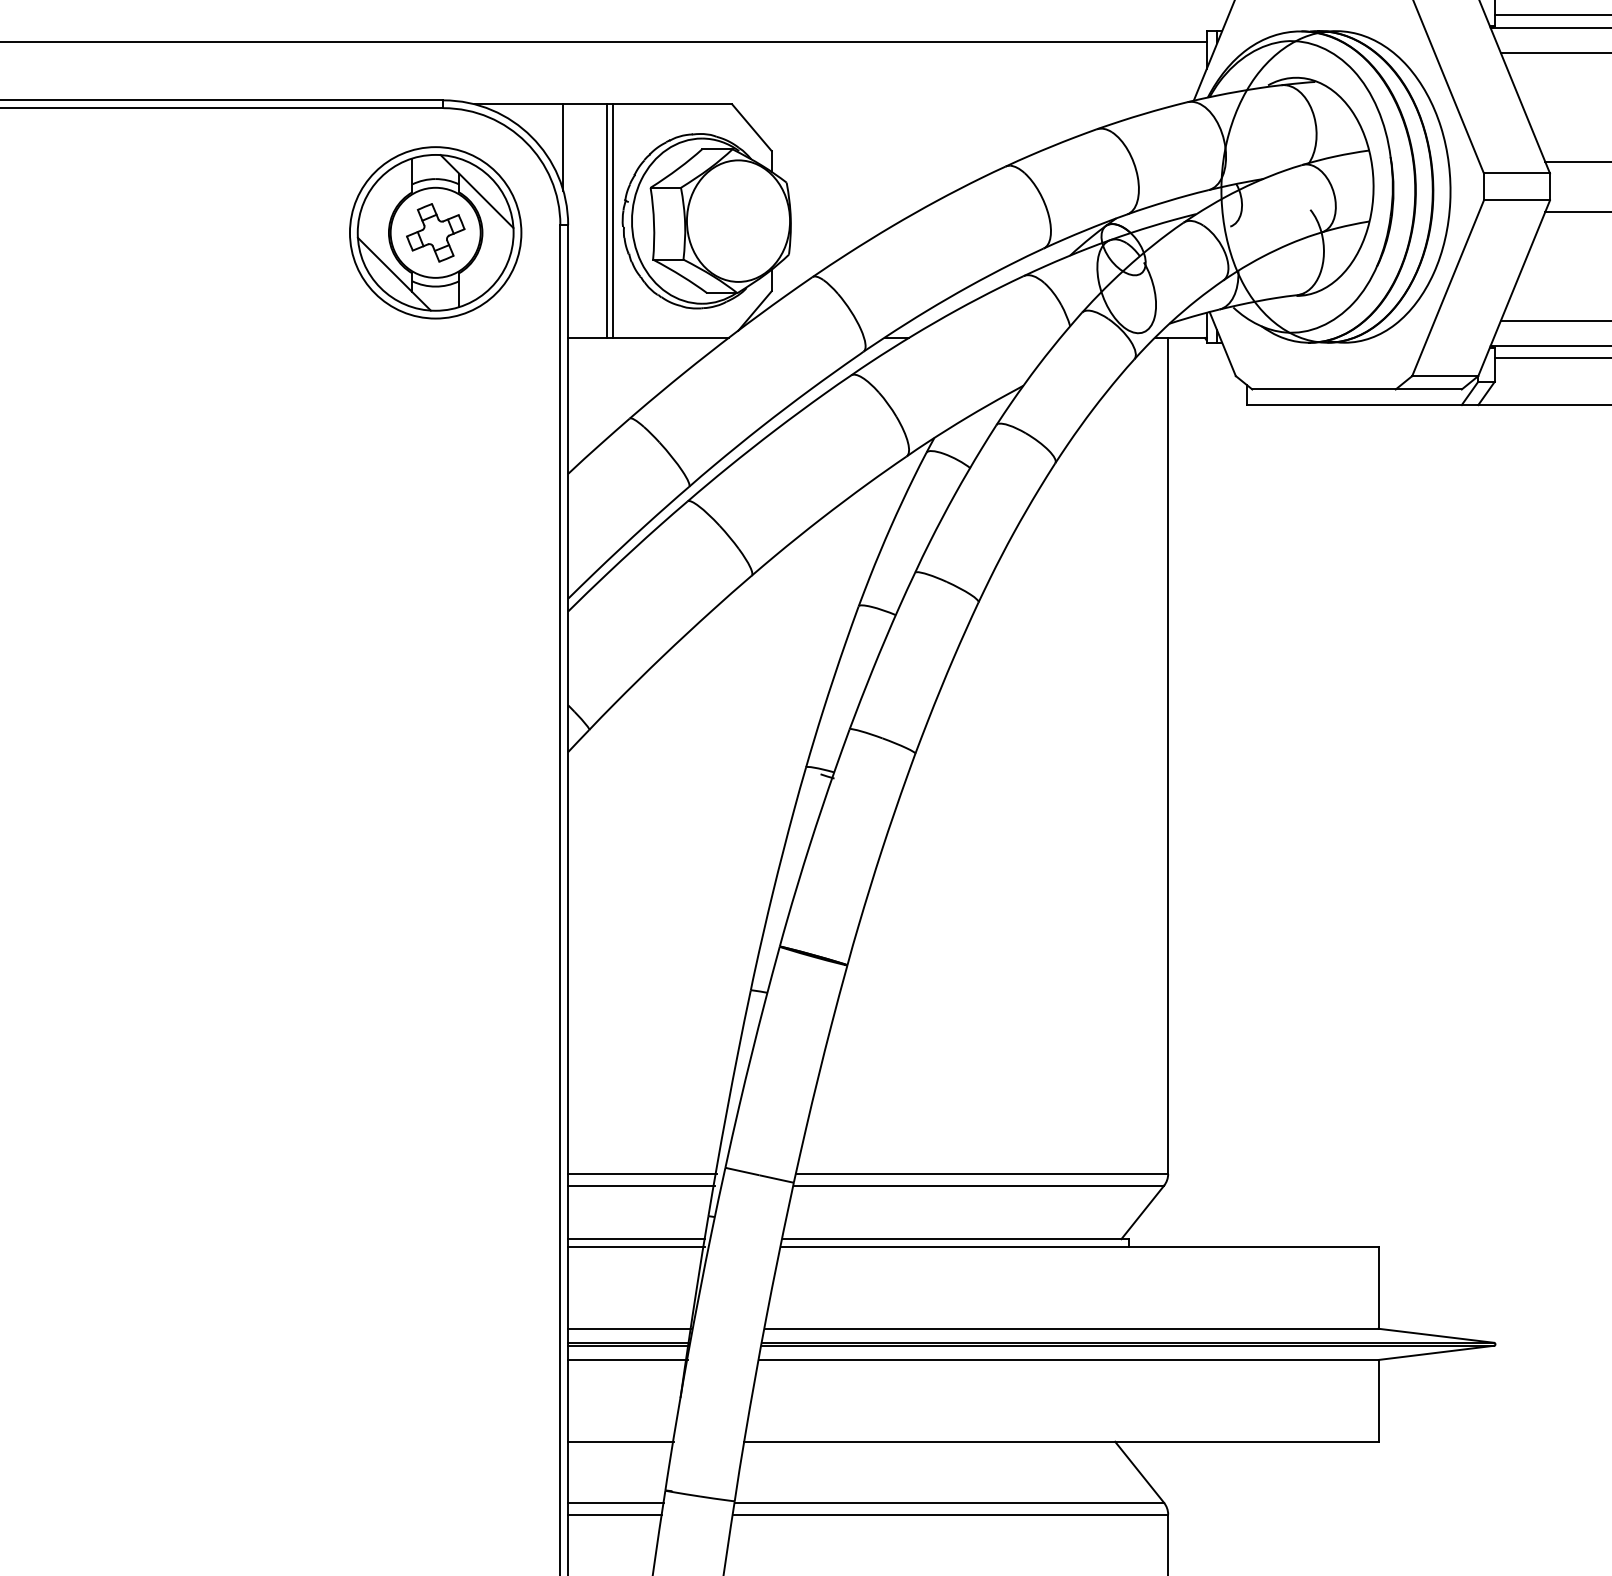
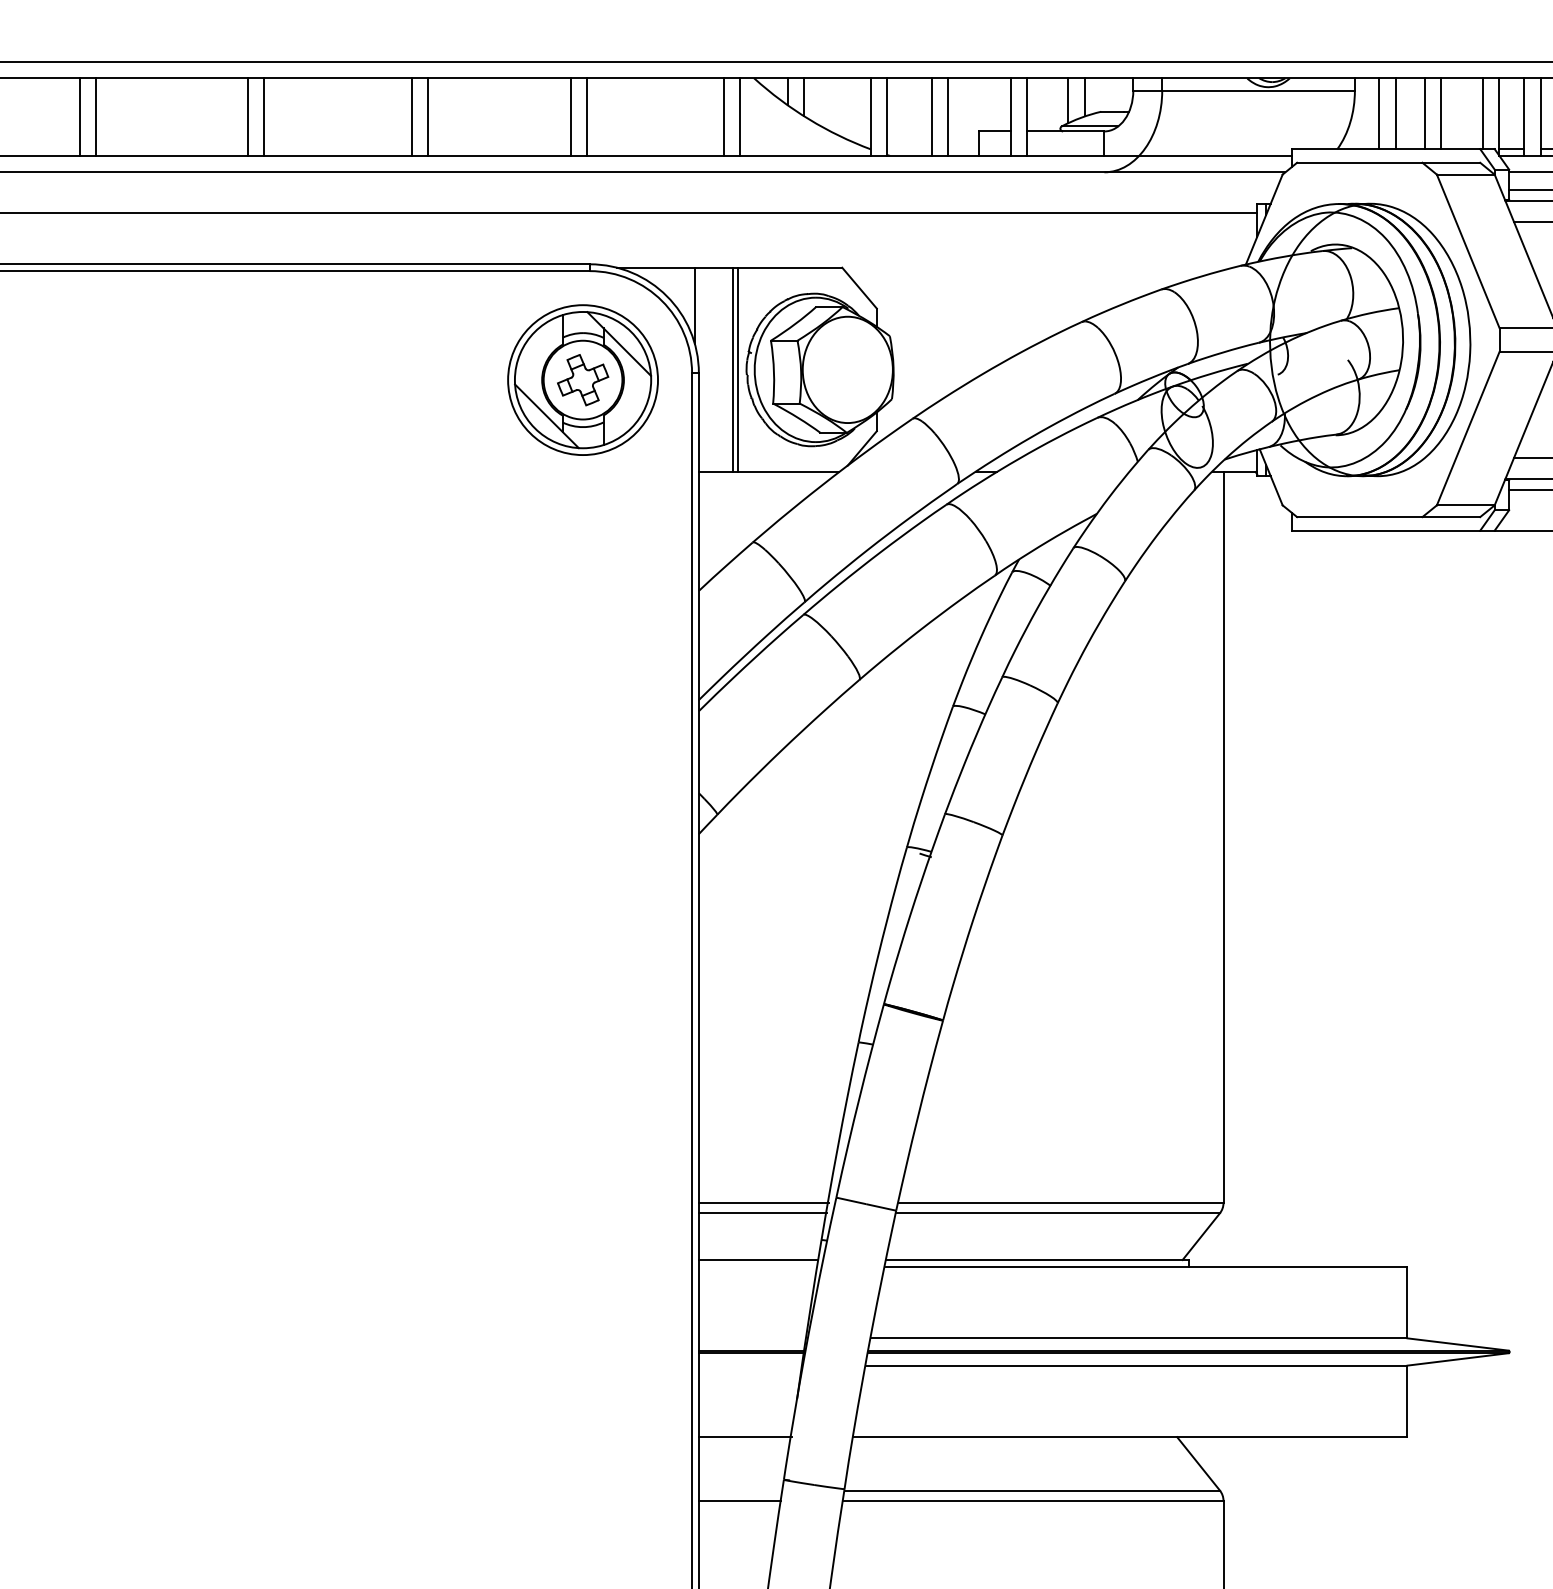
line: (636, 1246) -> (758, 1266), removed
line: (630, 1328) -> (753, 1338), removed
line: (628, 1359) -> (751, 1365), removed
line: (615, 1502) -> (740, 1490), removed

